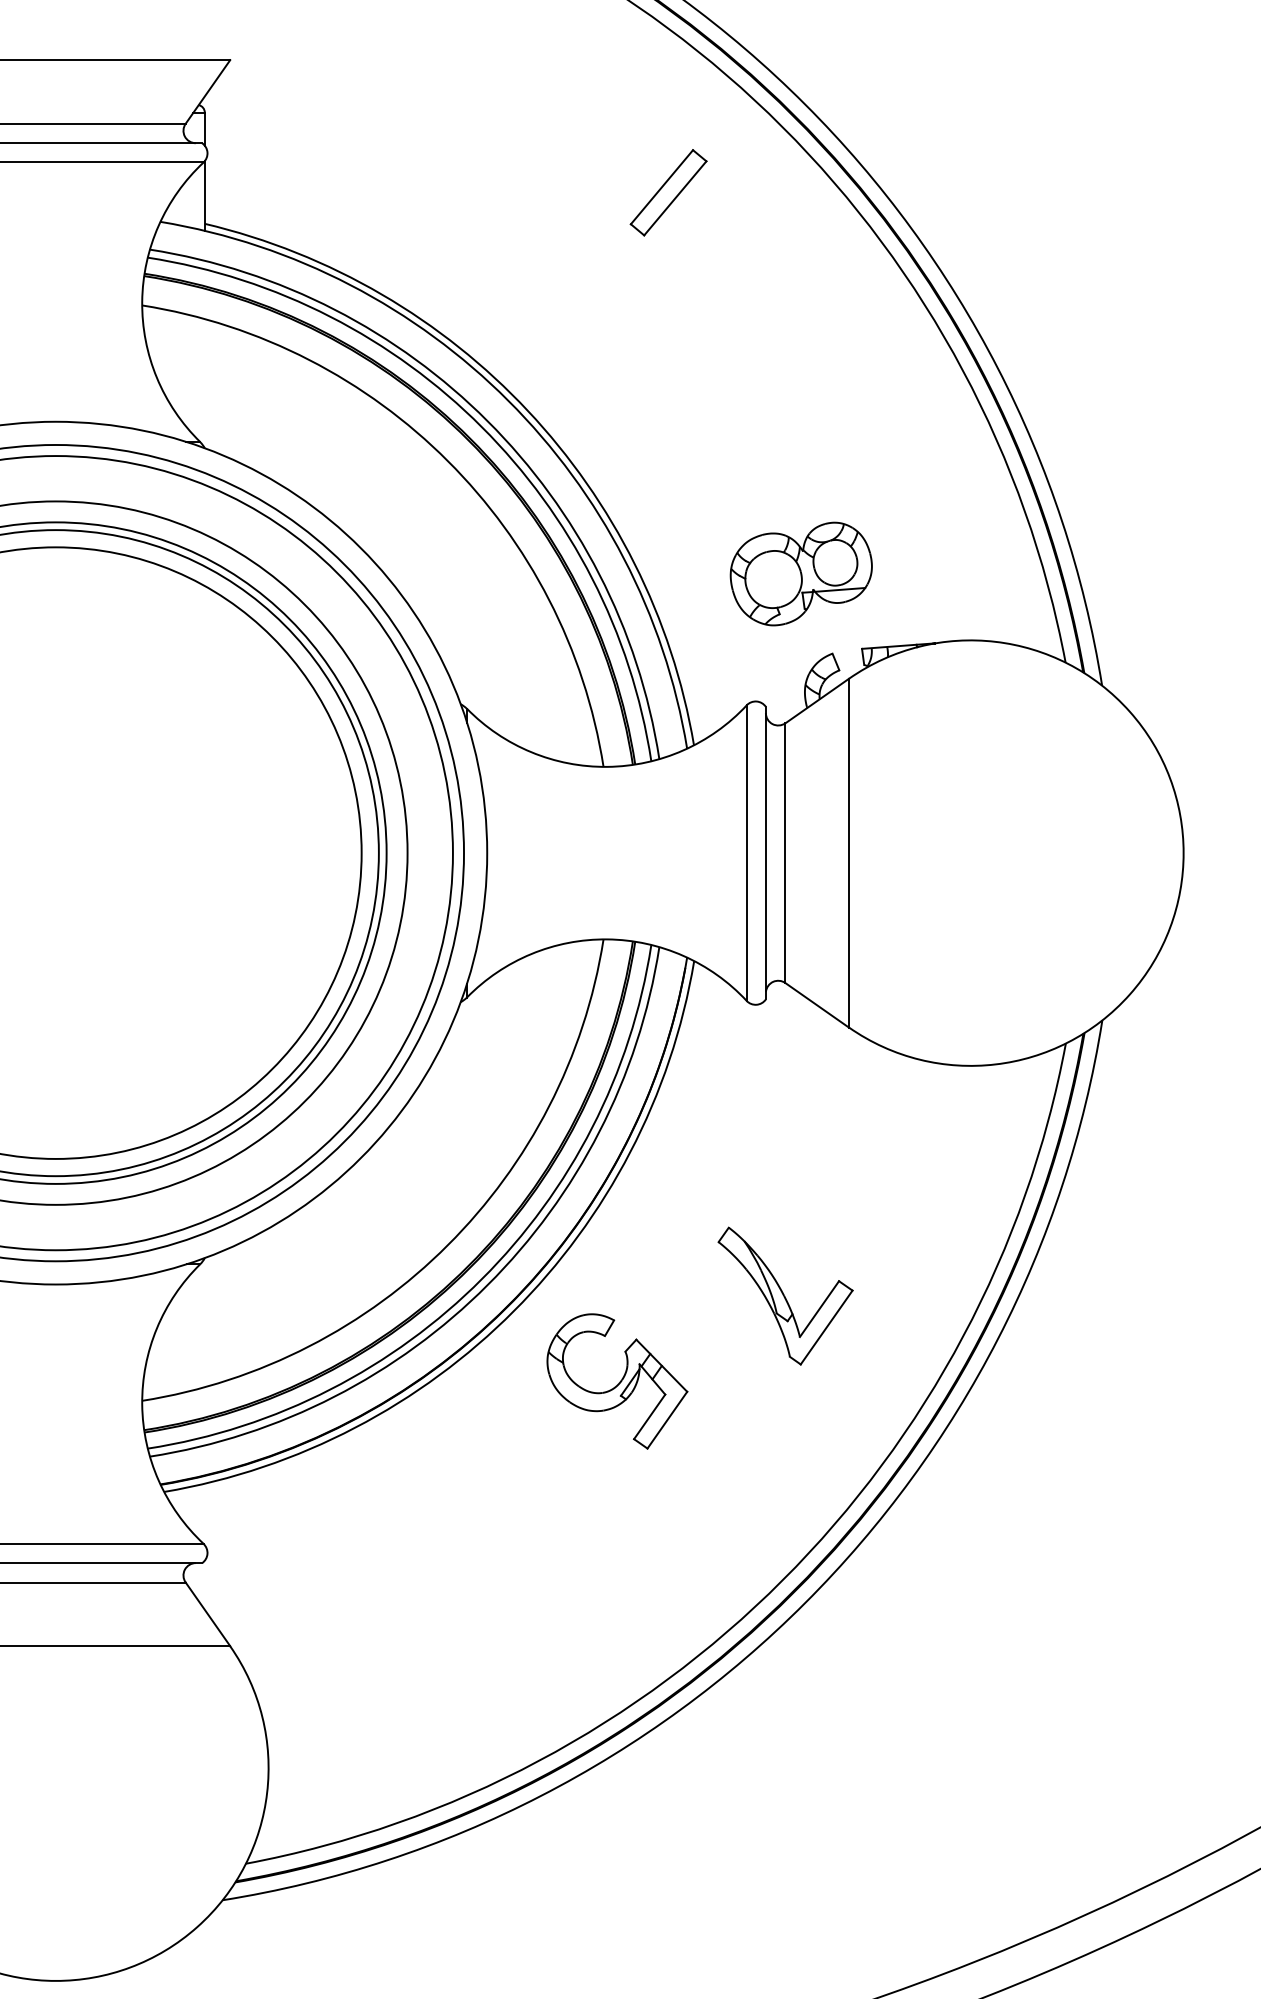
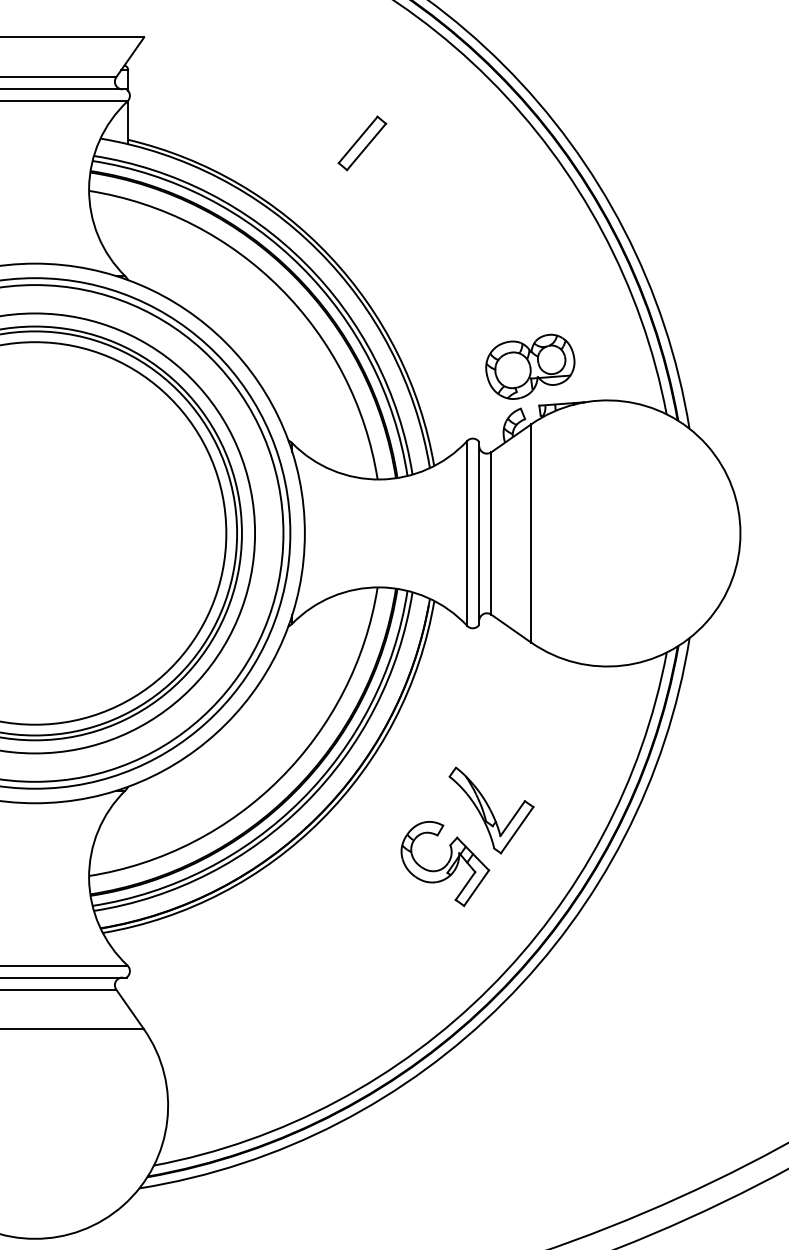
part: (668, 192) -> (362, 143), moved
part: (801, 573) -> (530, 366), moved
part: (617, 1380) -> (445, 863), moved

